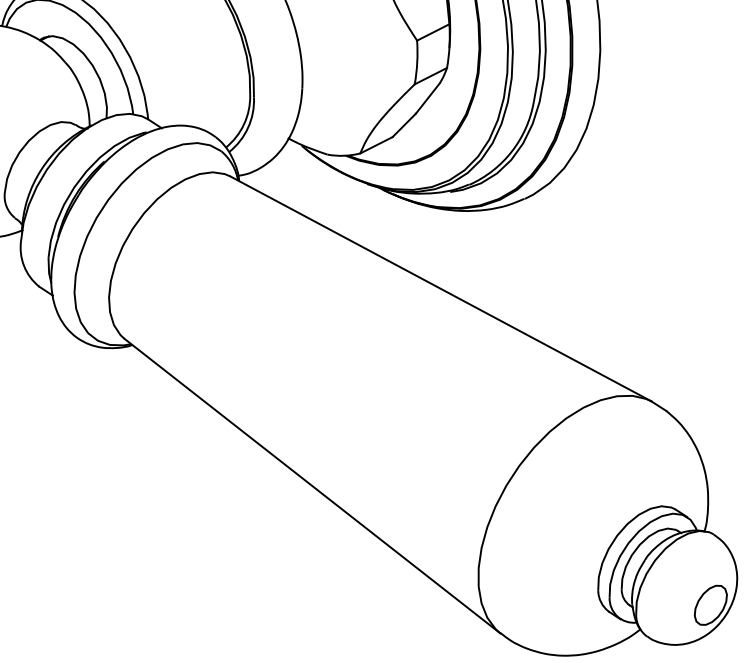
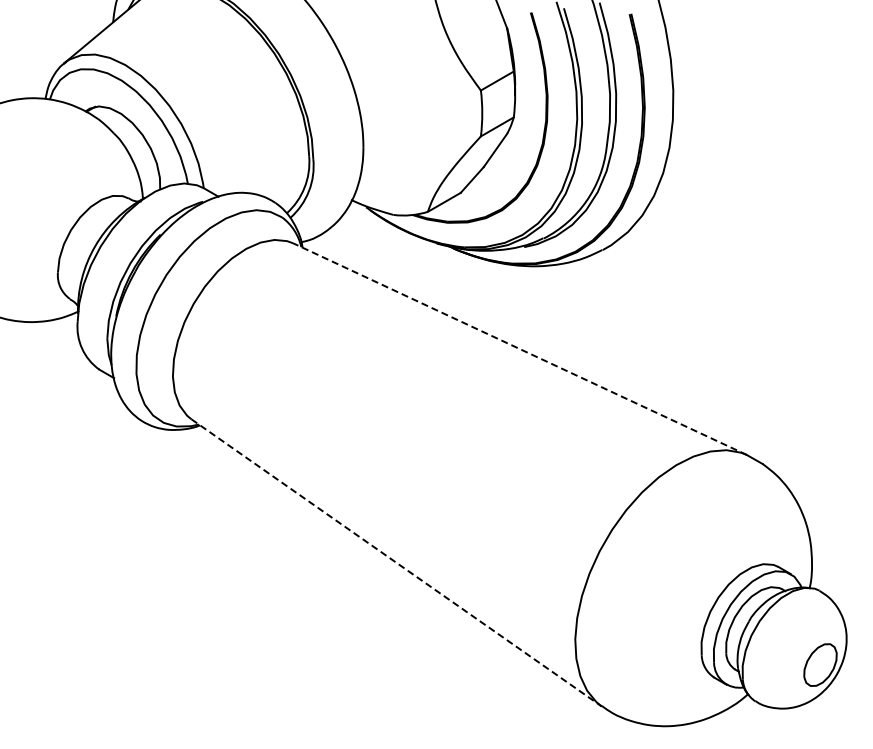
line: (440, 288) -> (519, 348), solid -> dashed
line: (313, 486) -> (397, 563), solid -> dashed

